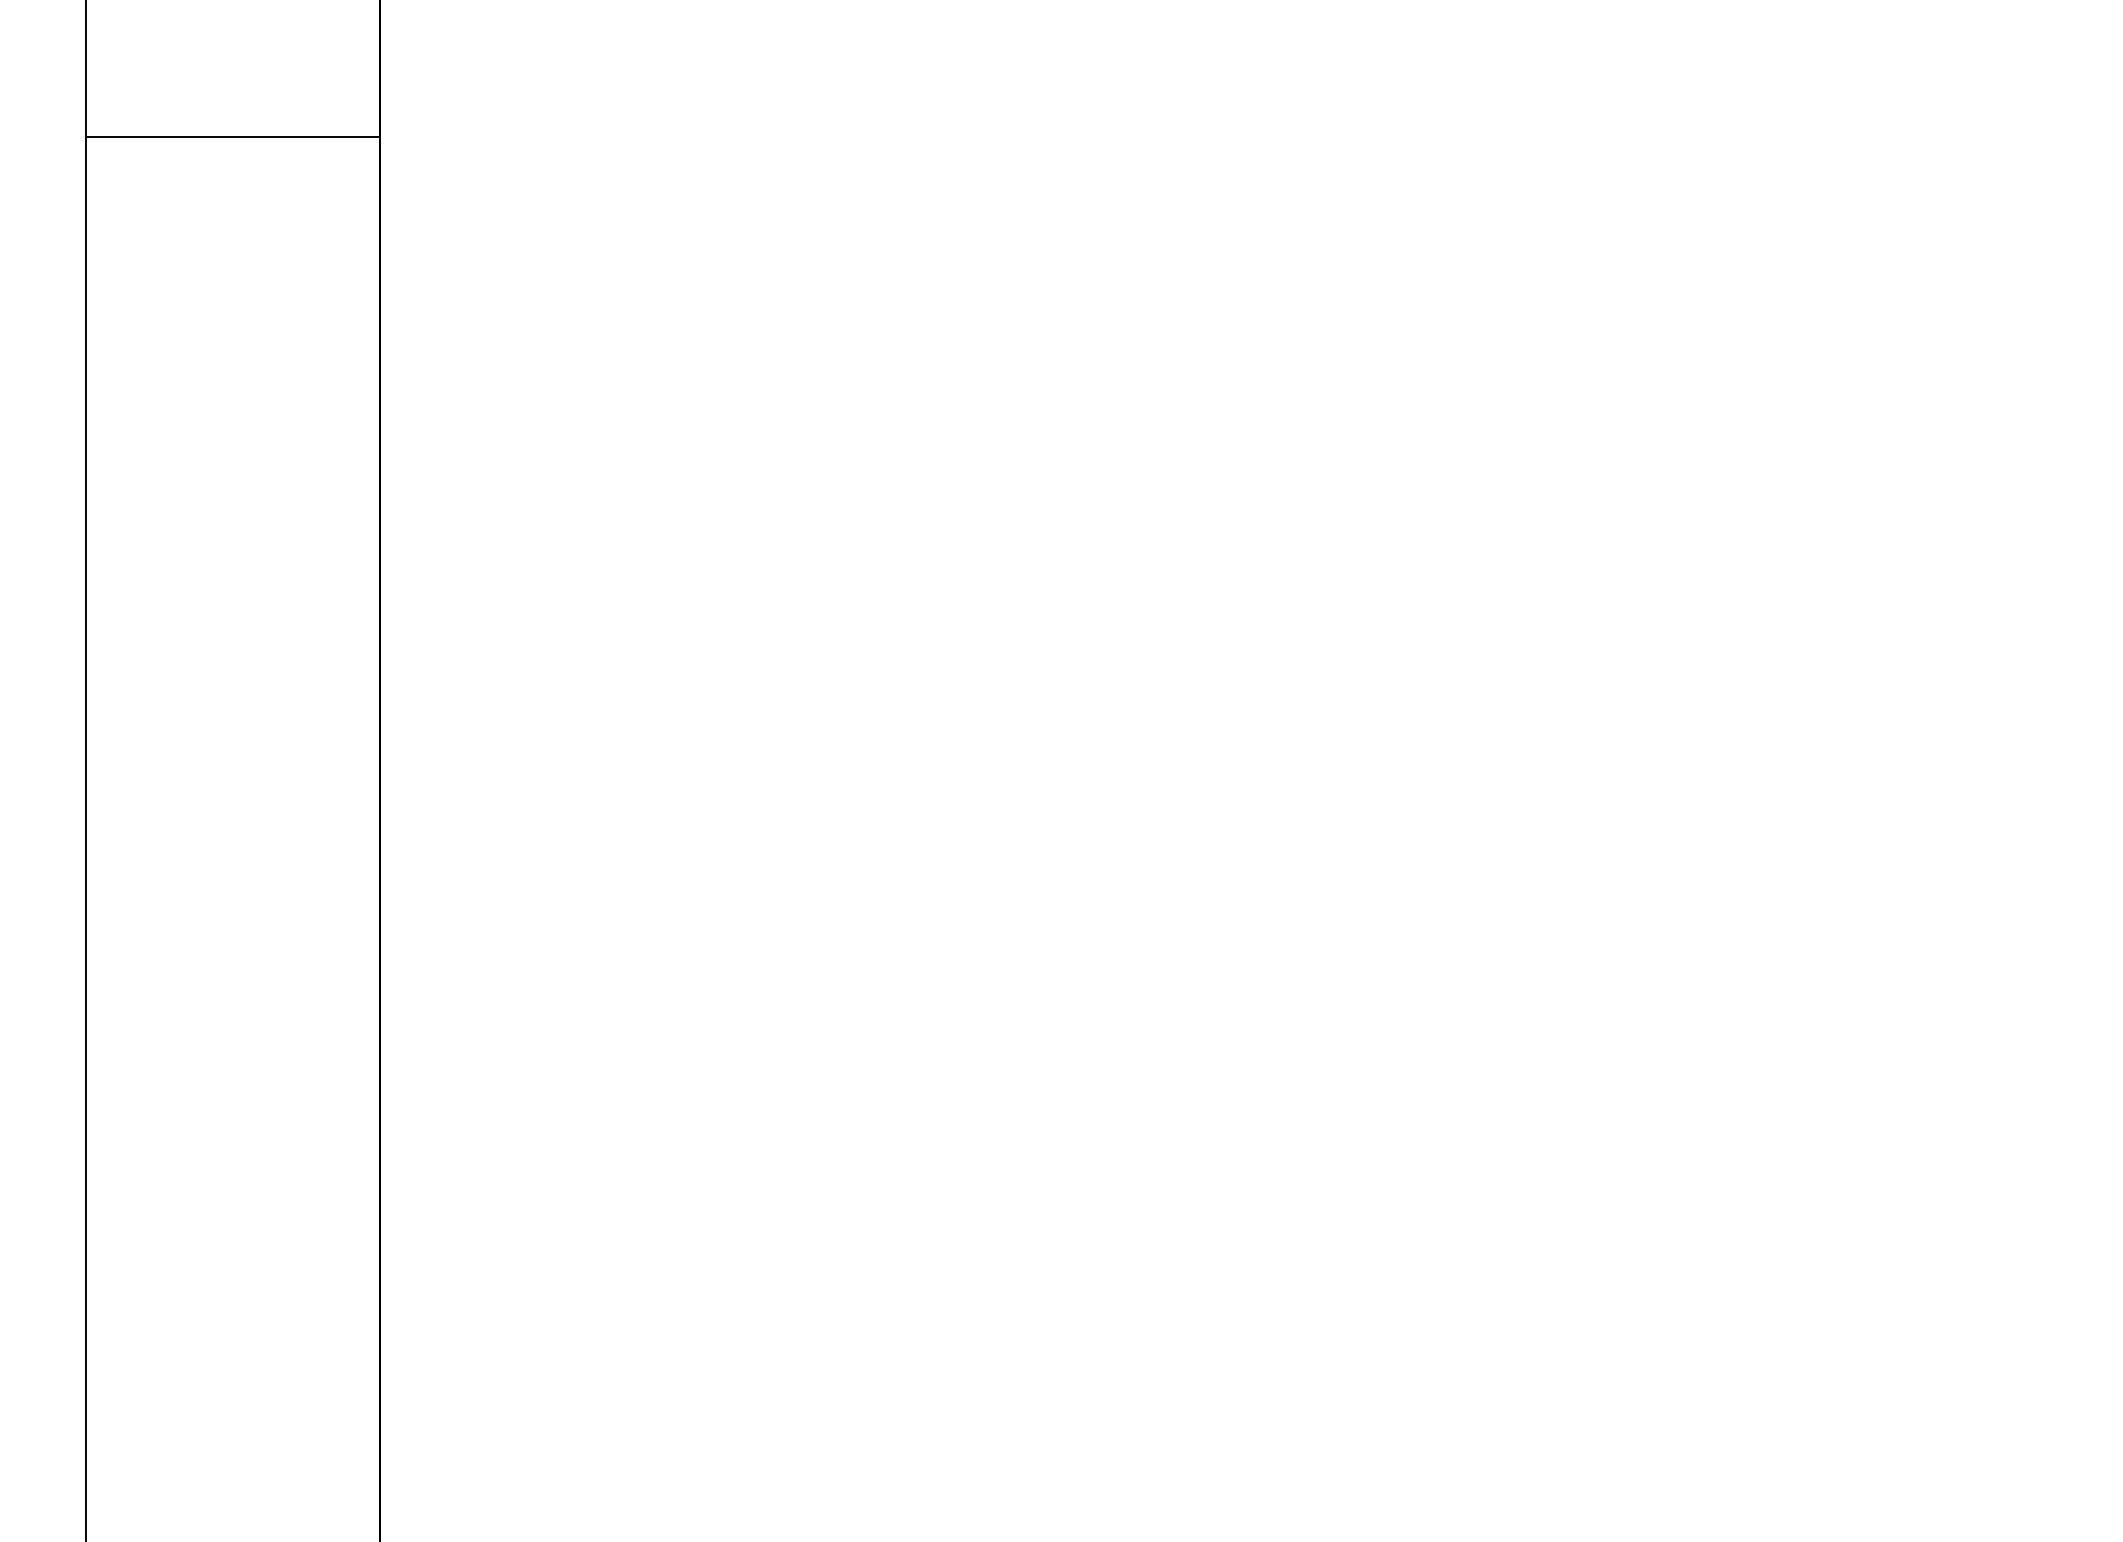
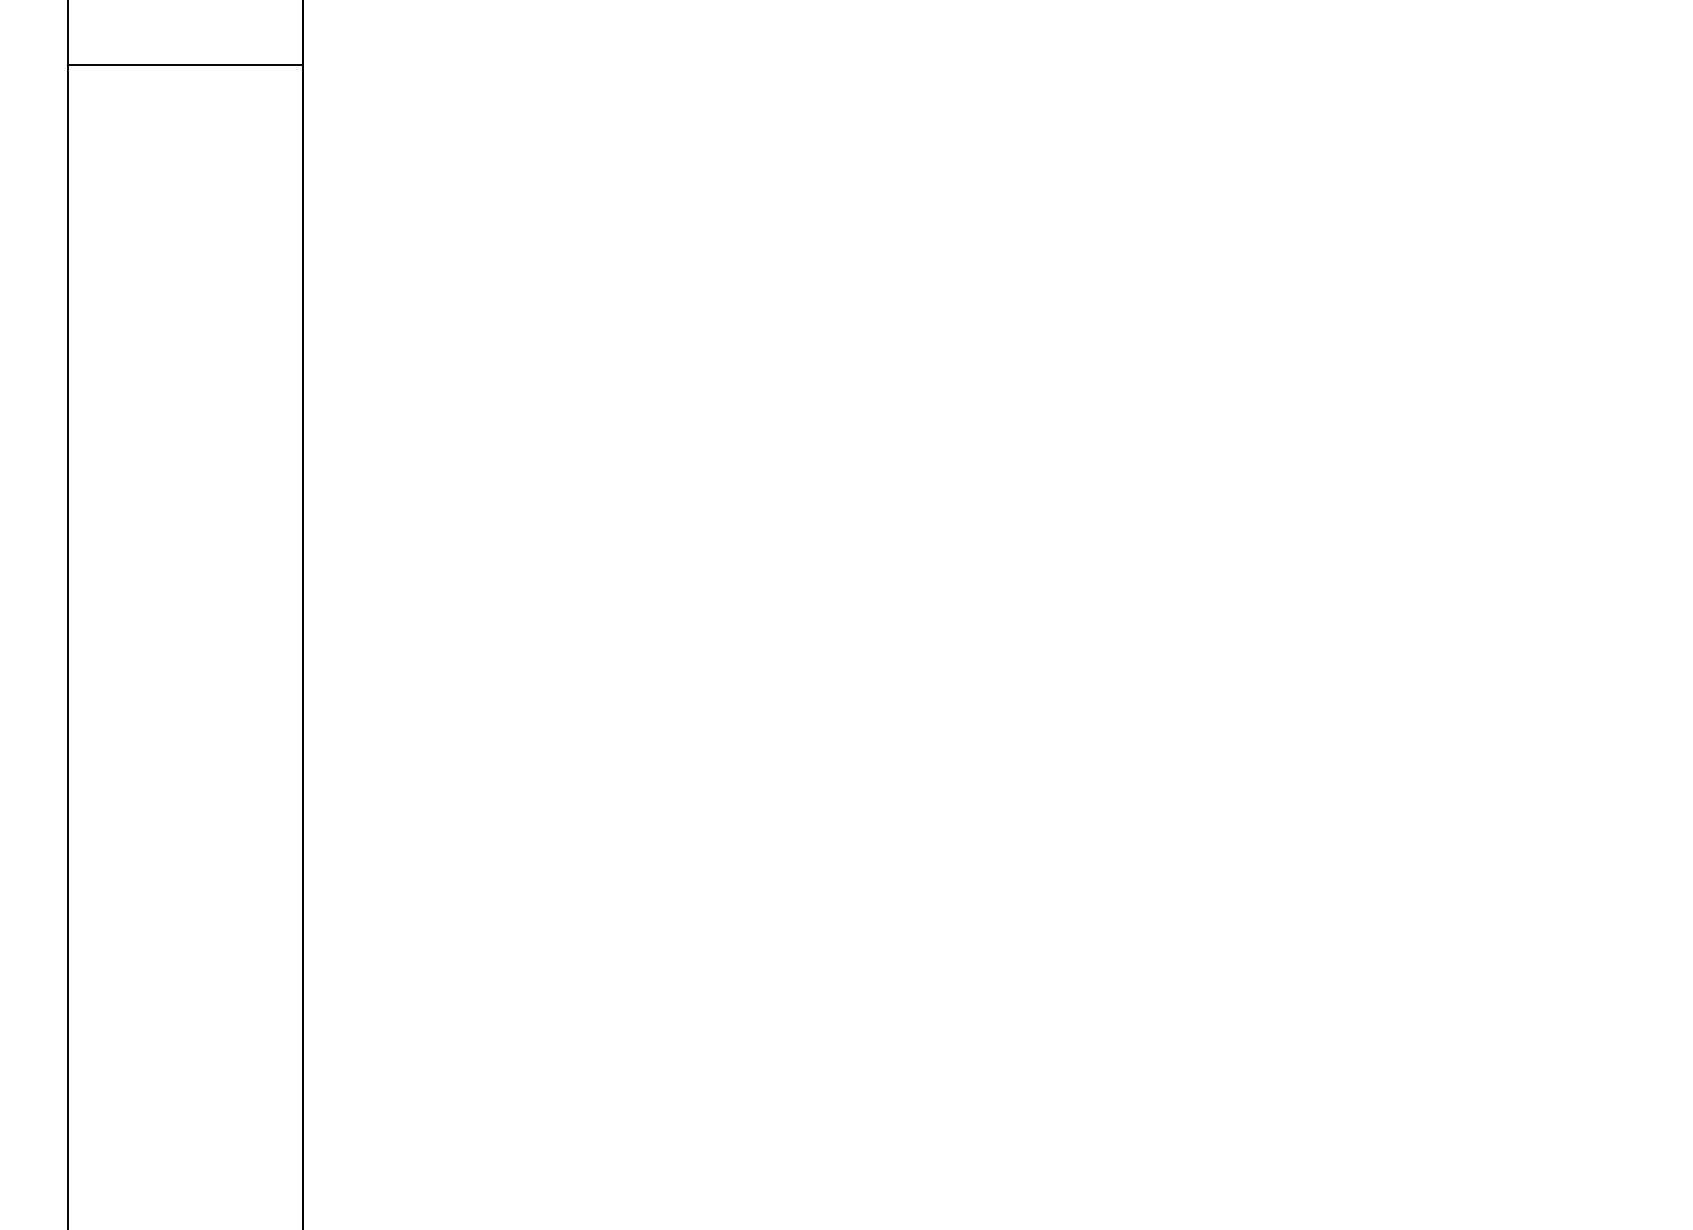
line: (232, 137) -> (185, 65), moved

